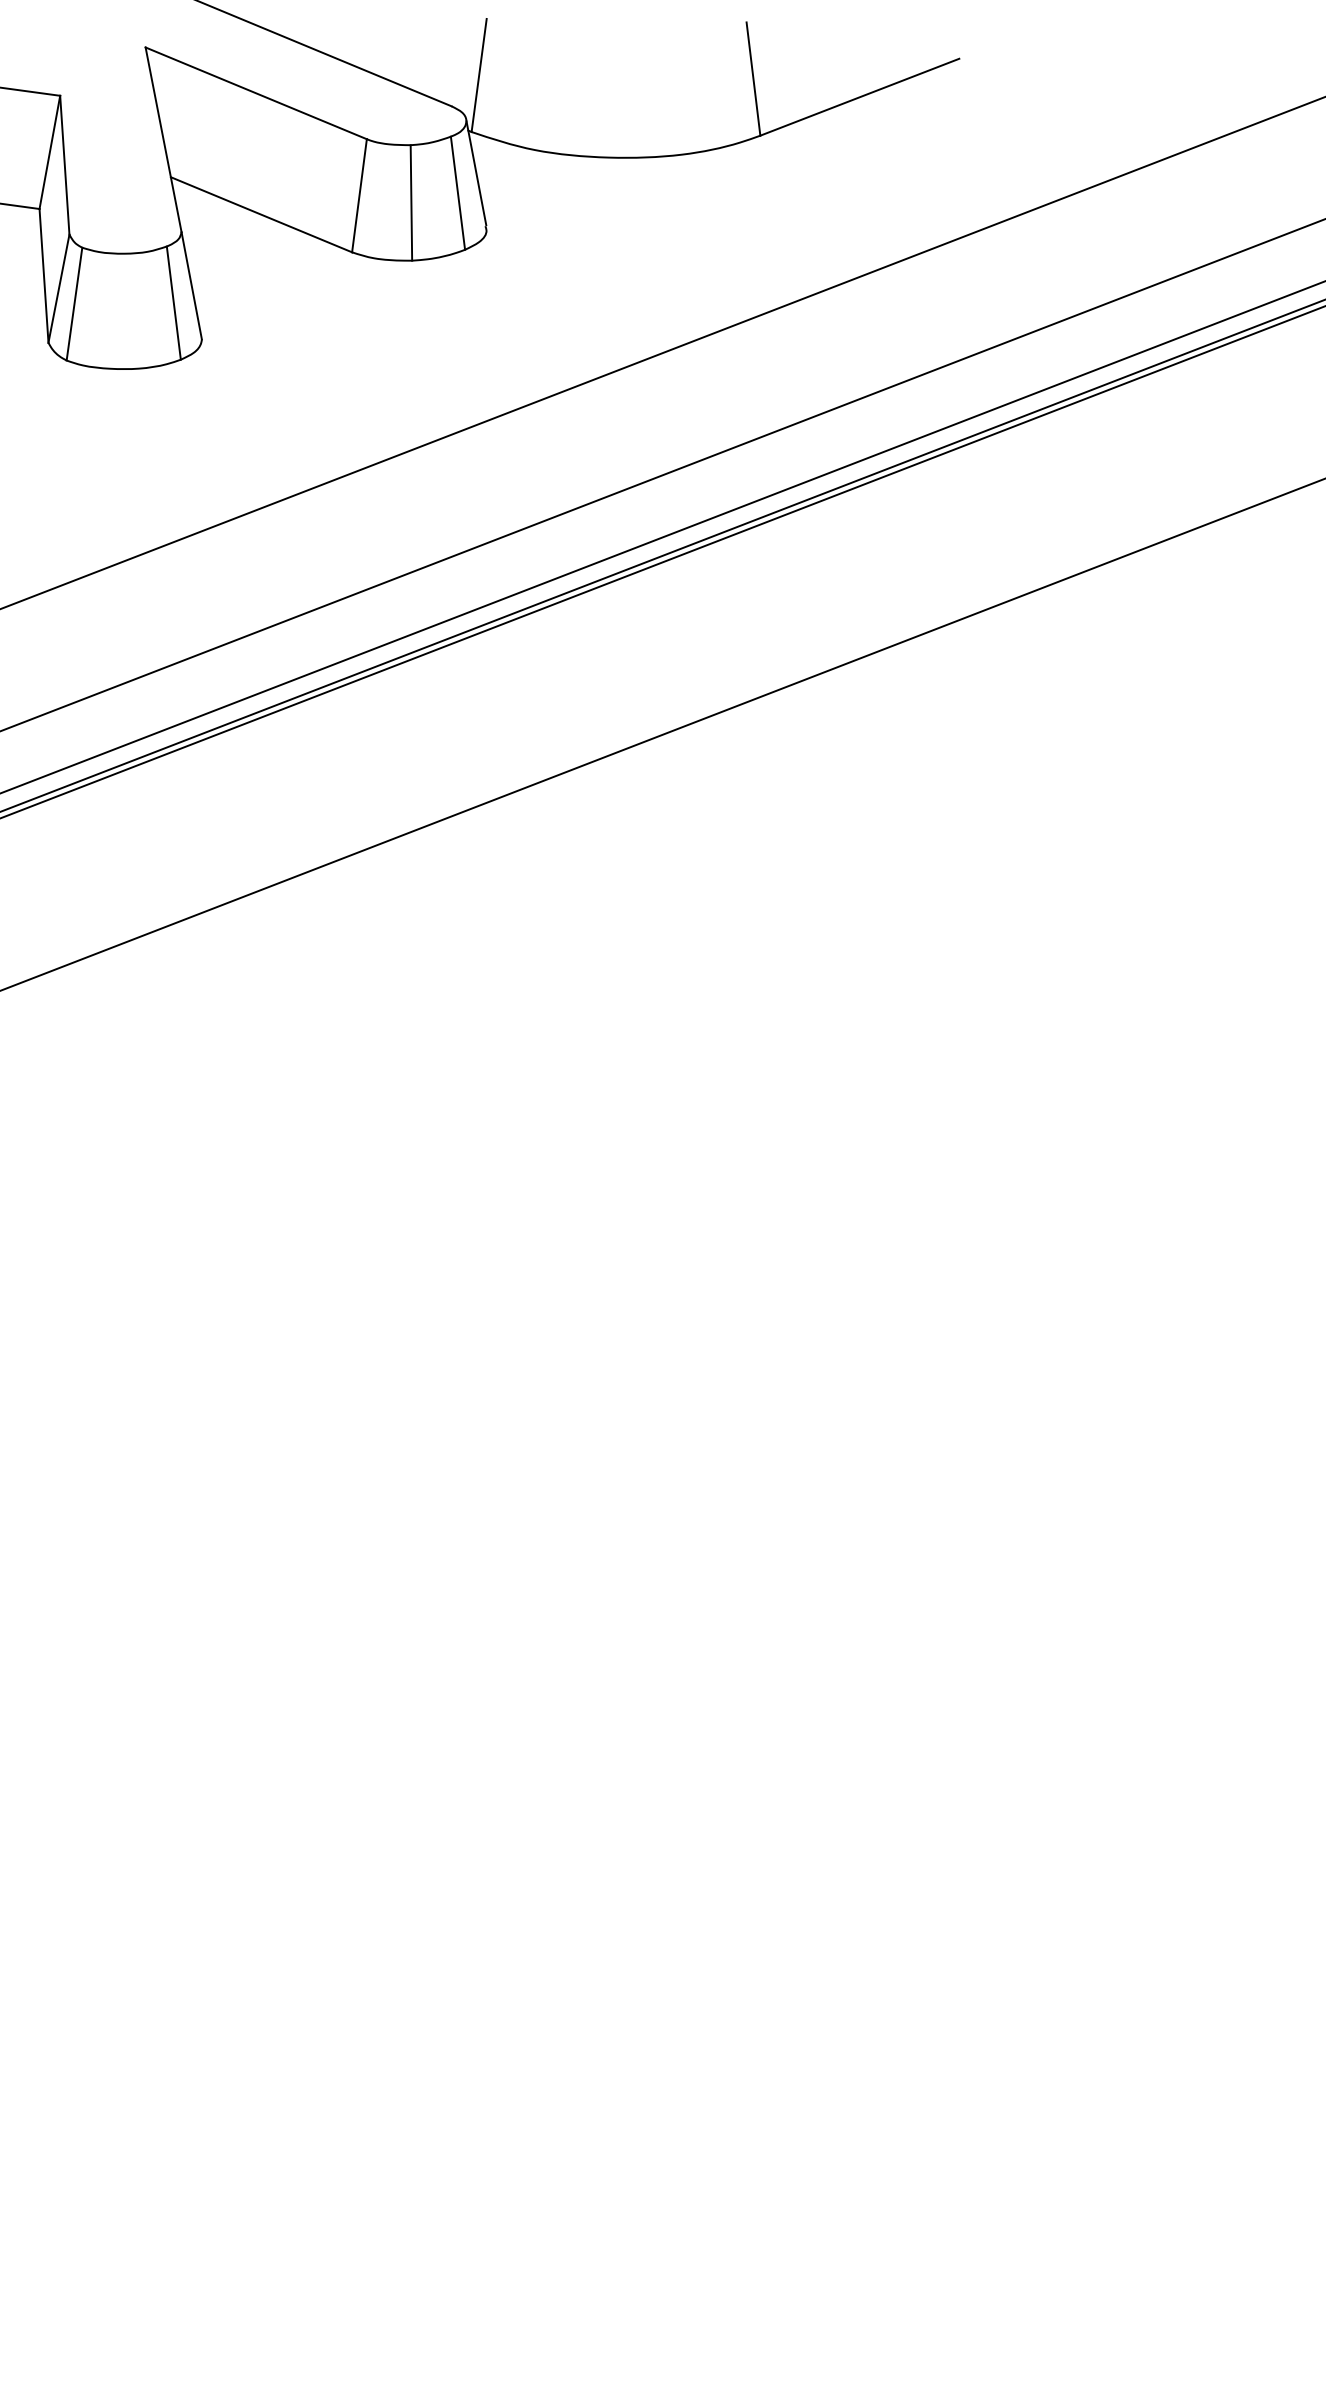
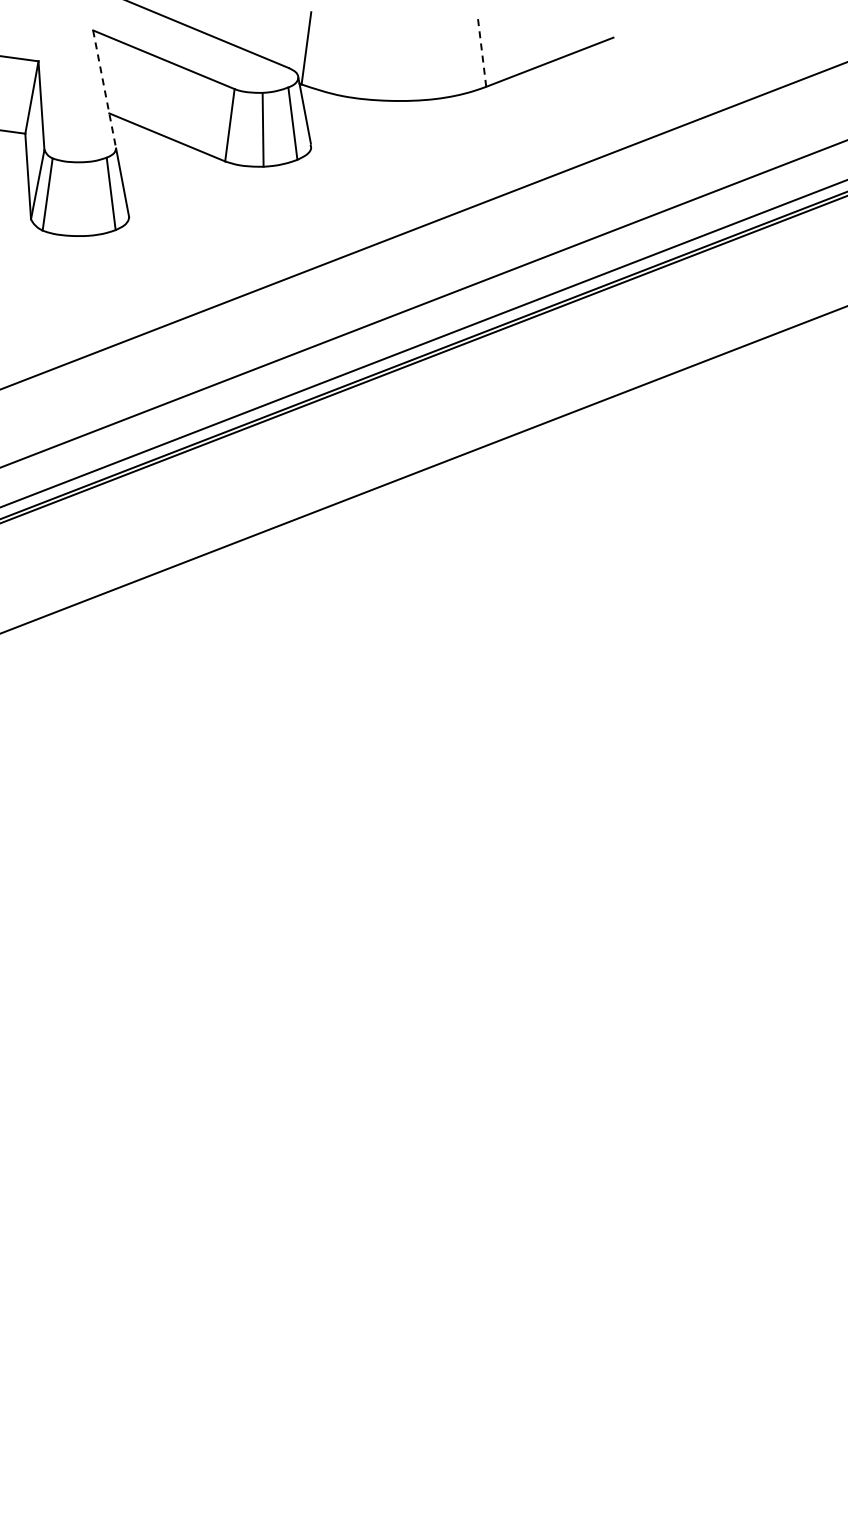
line: (752, 78) -> (481, 50), solid -> dashed
line: (163, 139) -> (104, 89), solid -> dashed

